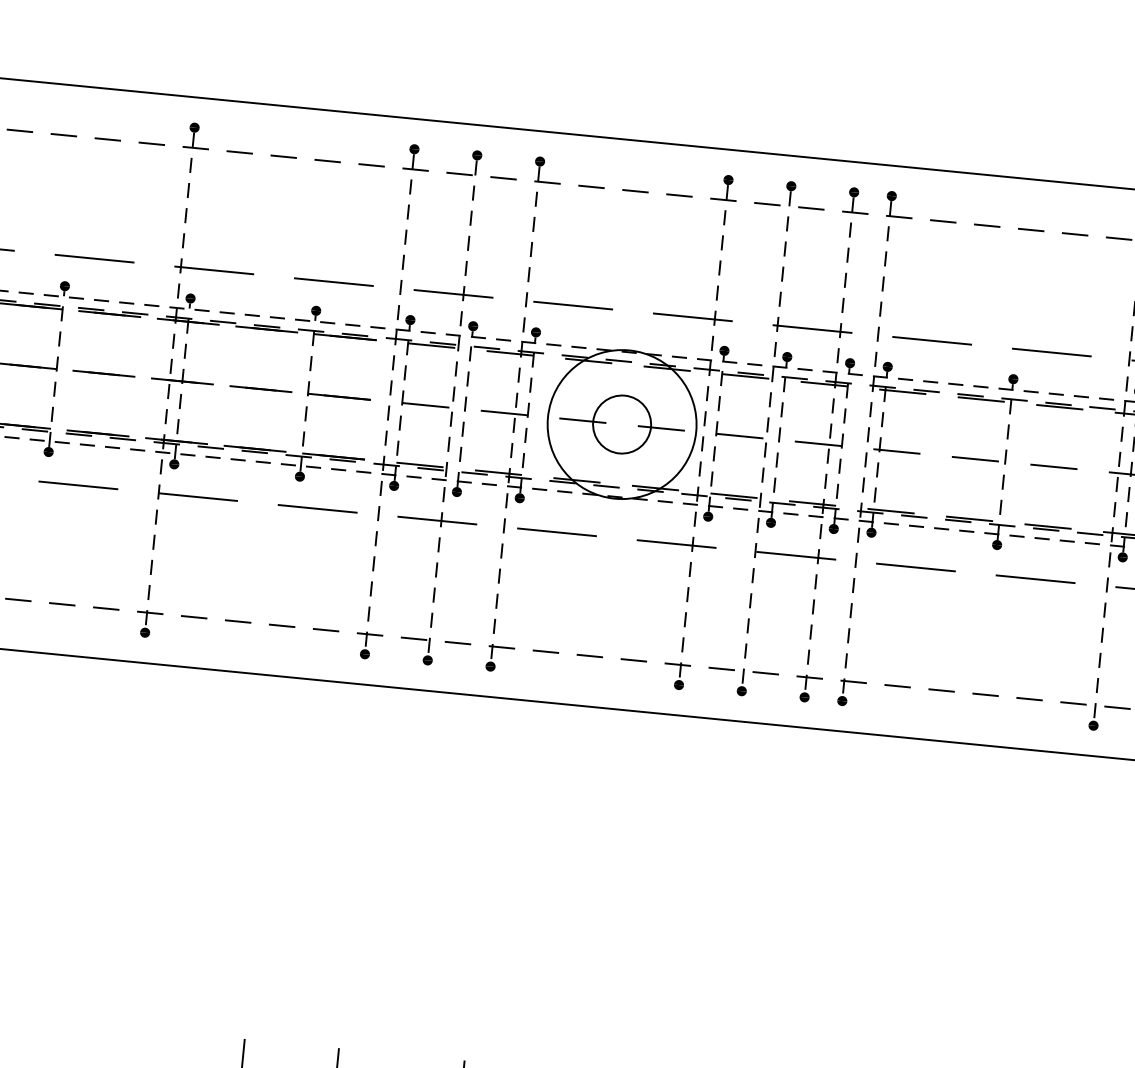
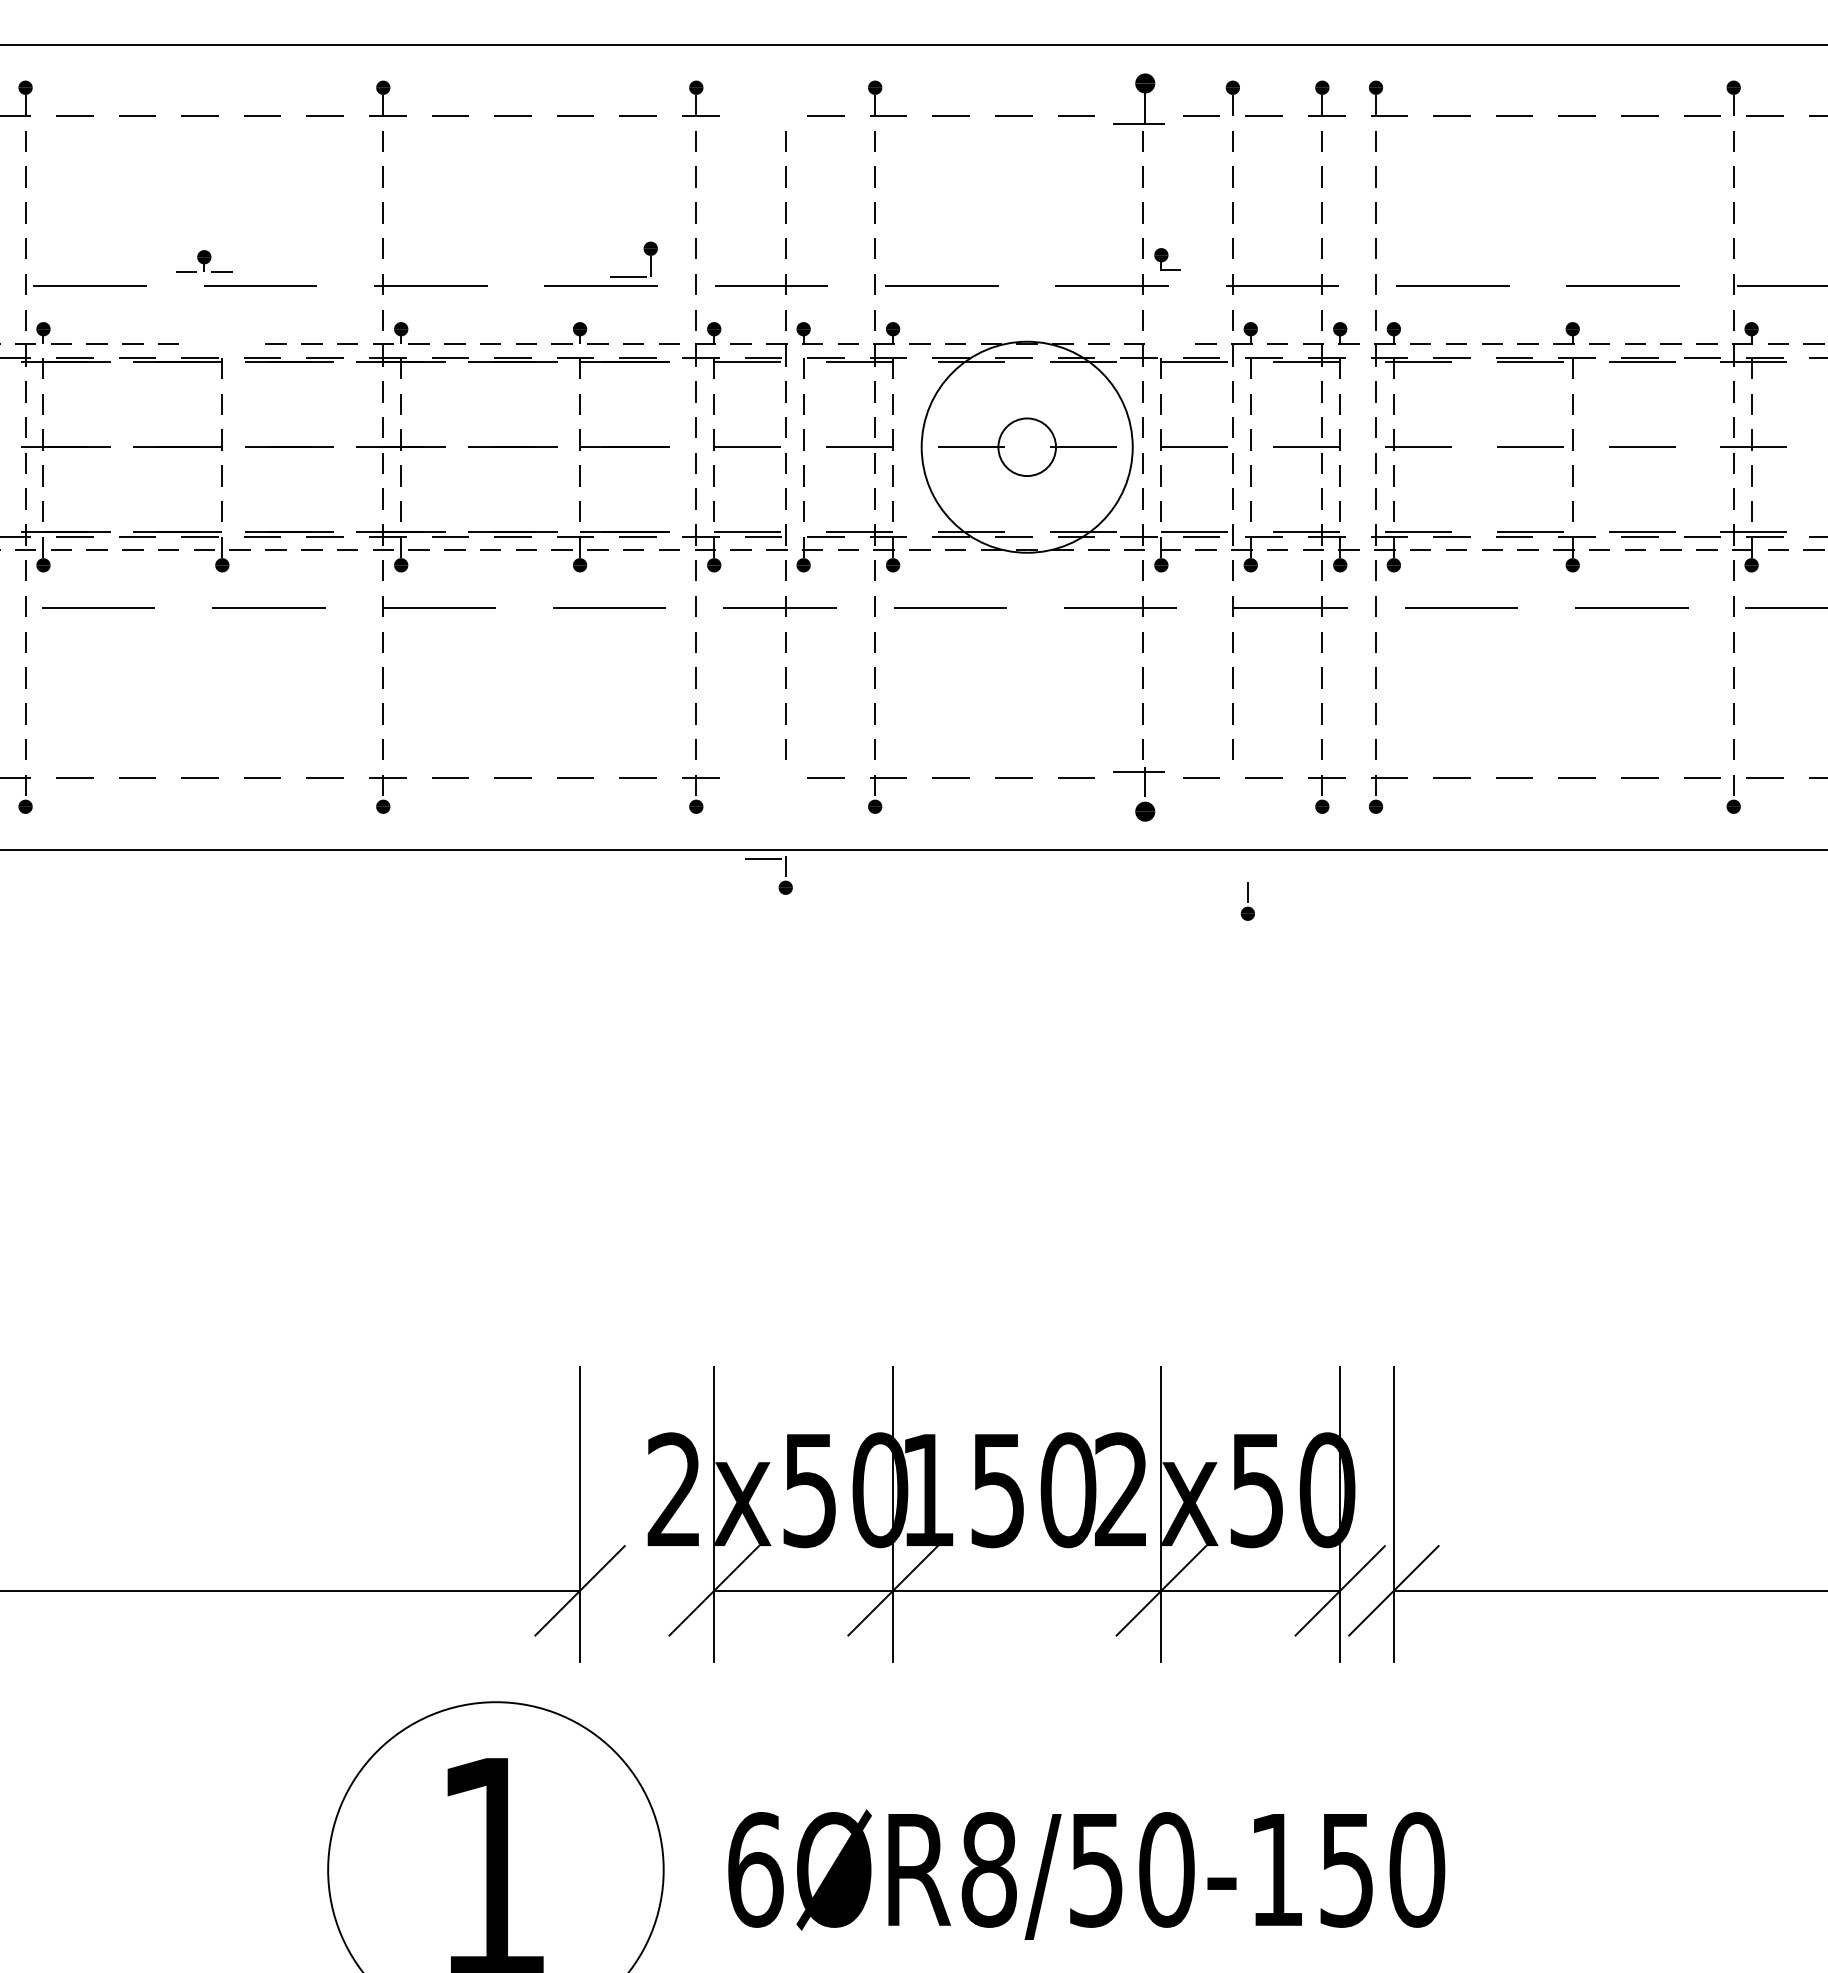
part: (472, 157) -> (644, 252), moved
part: (724, 187) -> (1138, 98), size x1.4
part: (64, 289) -> (204, 261), moved
part: (728, 354) -> (1167, 259), moved
circle: (622, 424) -> (1027, 447), size x0.7
part: (424, 656) -> (780, 882), moved
part: (676, 676) -> (1138, 794), size x1.4
part: (742, 682) -> (1247, 901), moved

